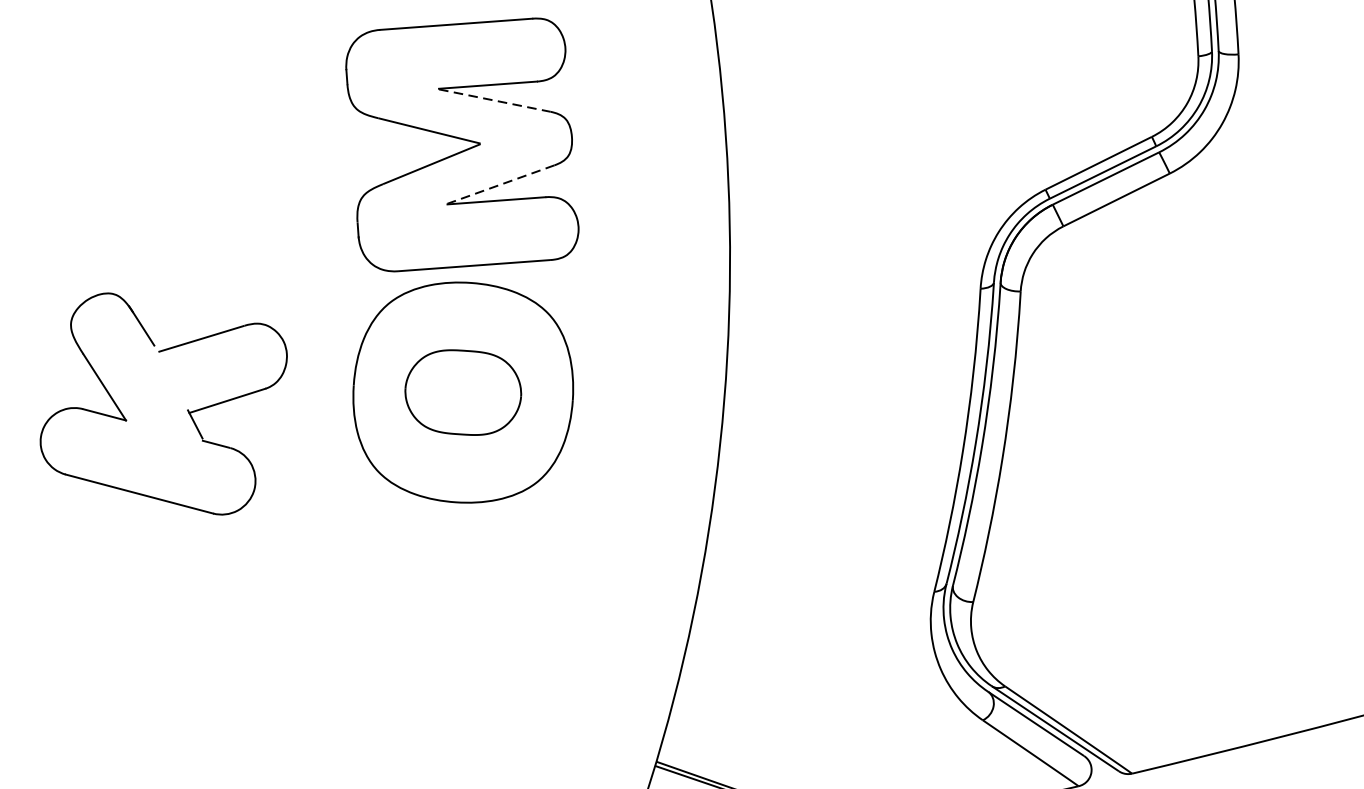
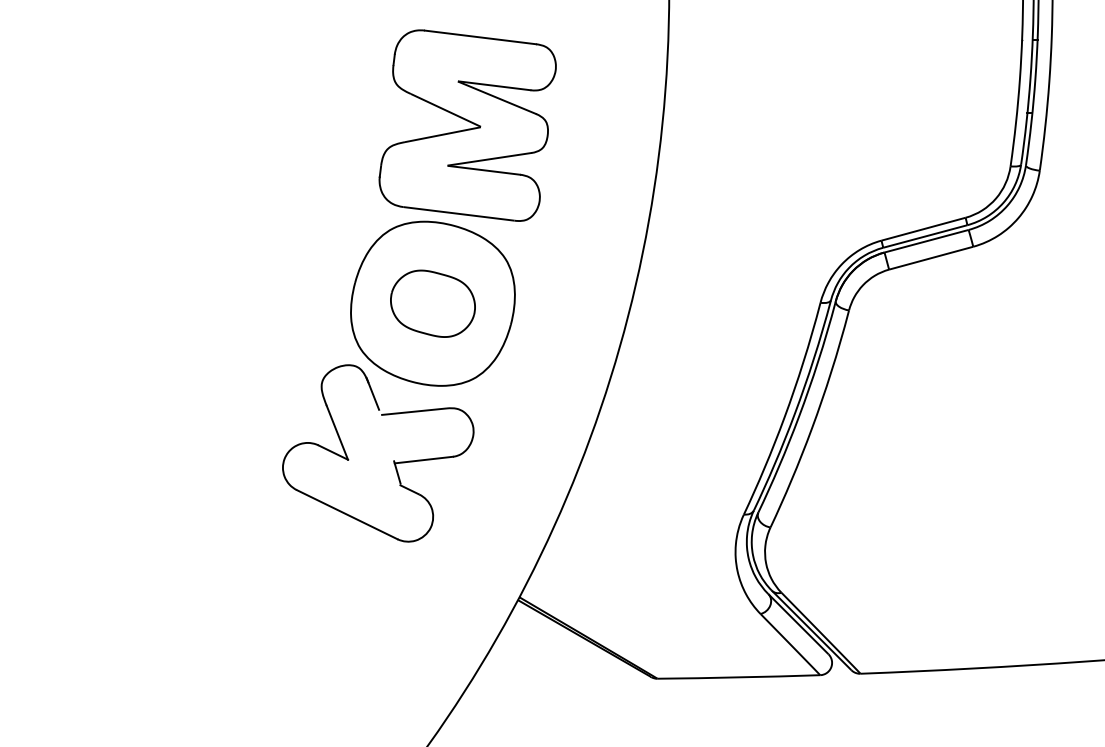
line: (494, 100) -> (497, 97), dashed -> solid
line: (500, 184) -> (489, 159), dashed -> solid
part: (186, 409) -> (393, 460), moved

